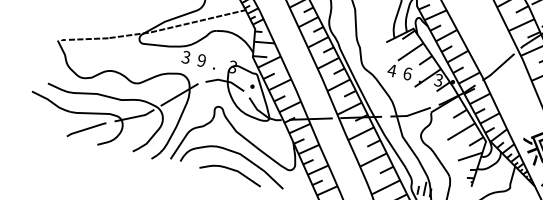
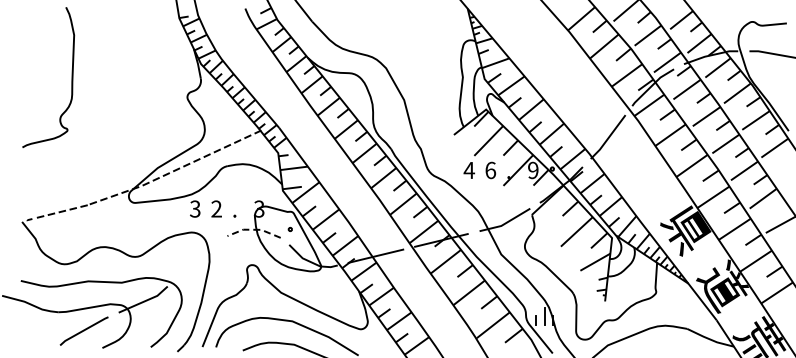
text: (201, 60) -> (216, 208), 9 -> 2
text: (438, 80) -> (533, 170), 3 -> 9
line: (225, 81) -> (253, 229), solid -> dashed
line: (179, 94) -> (196, 259), removed

